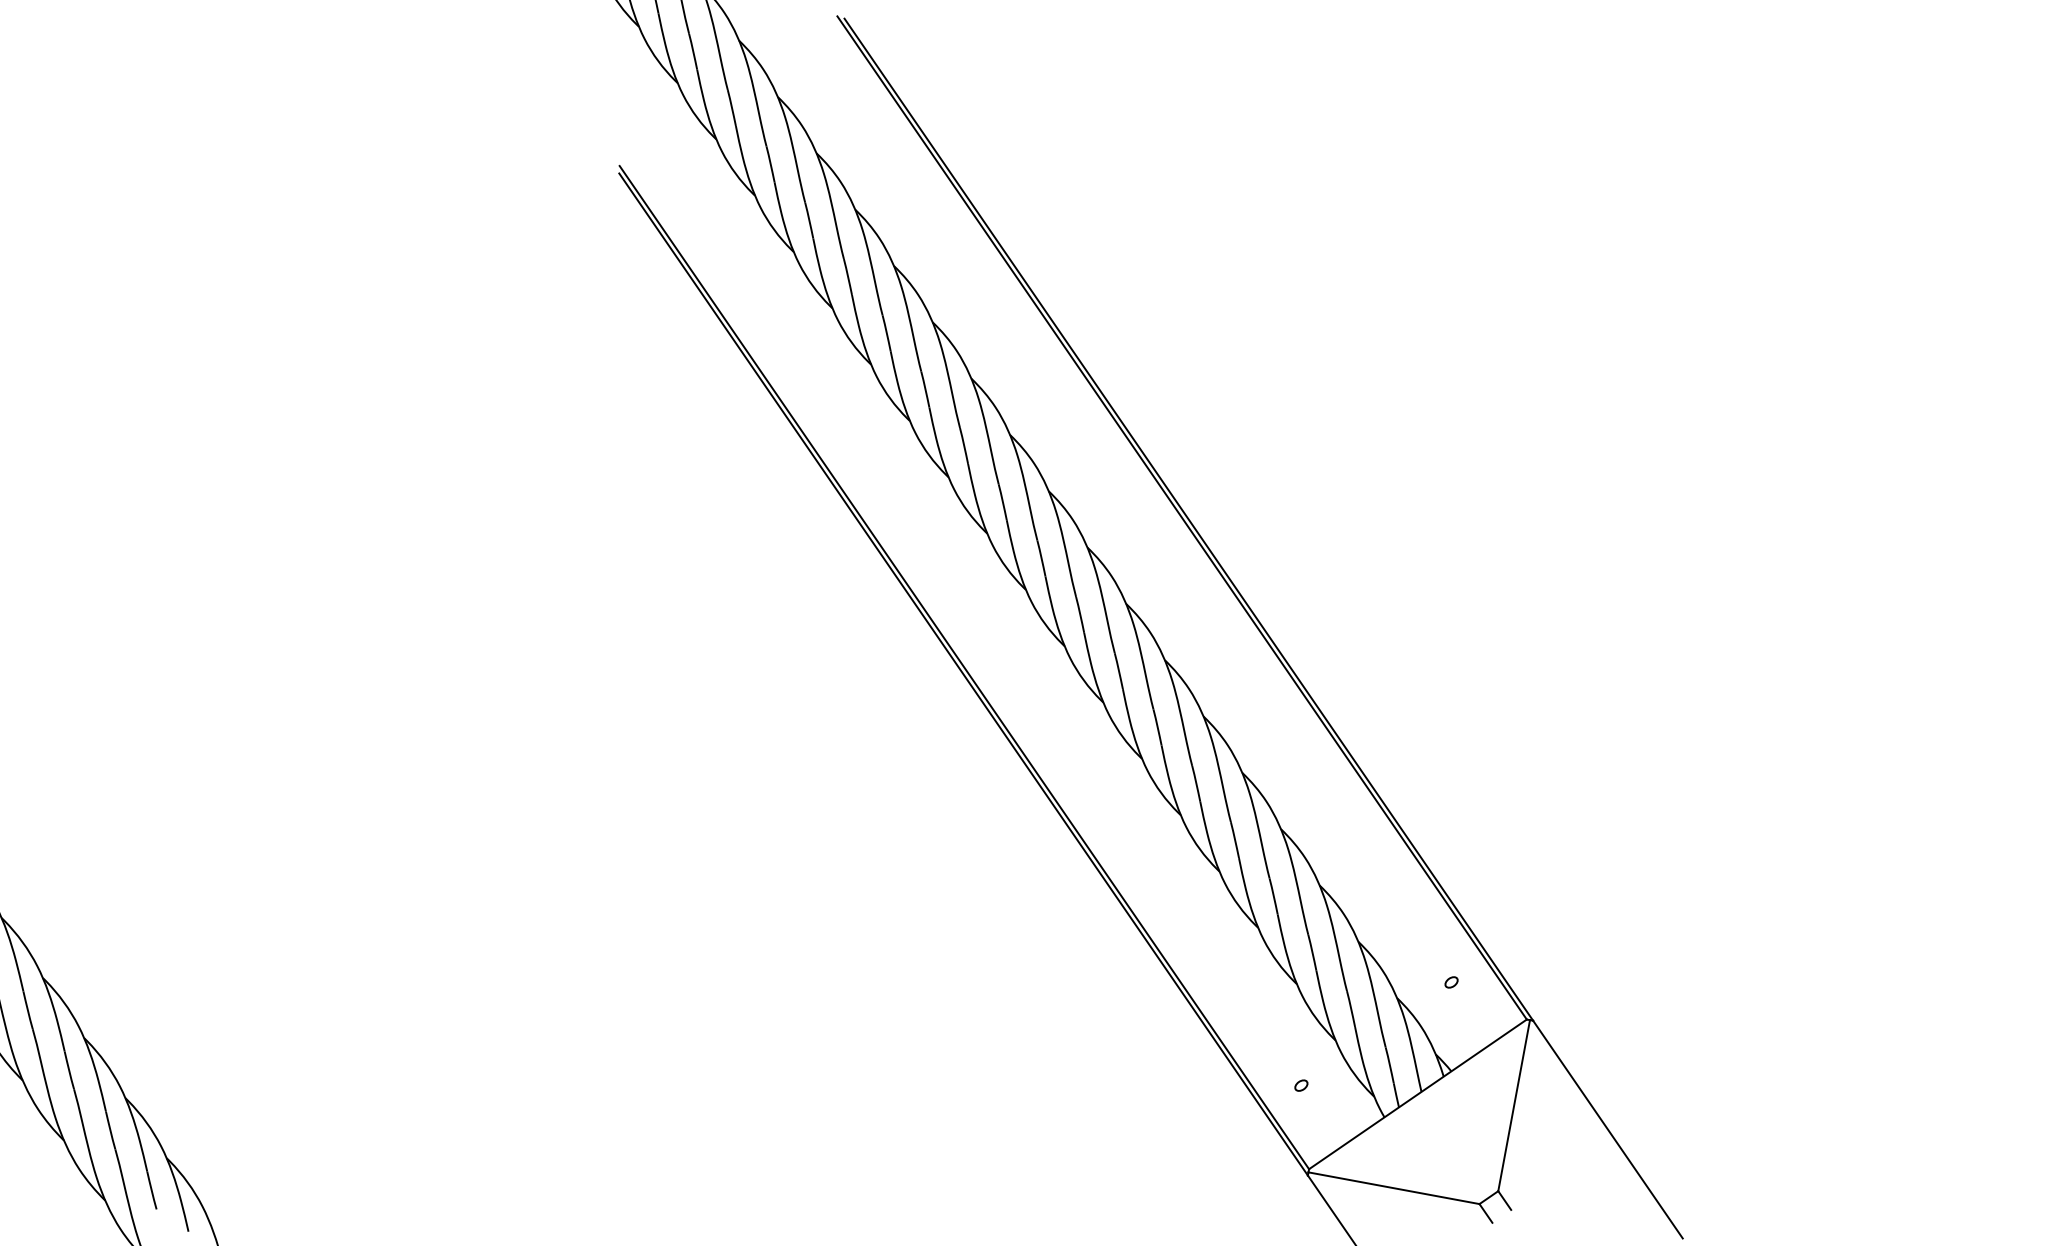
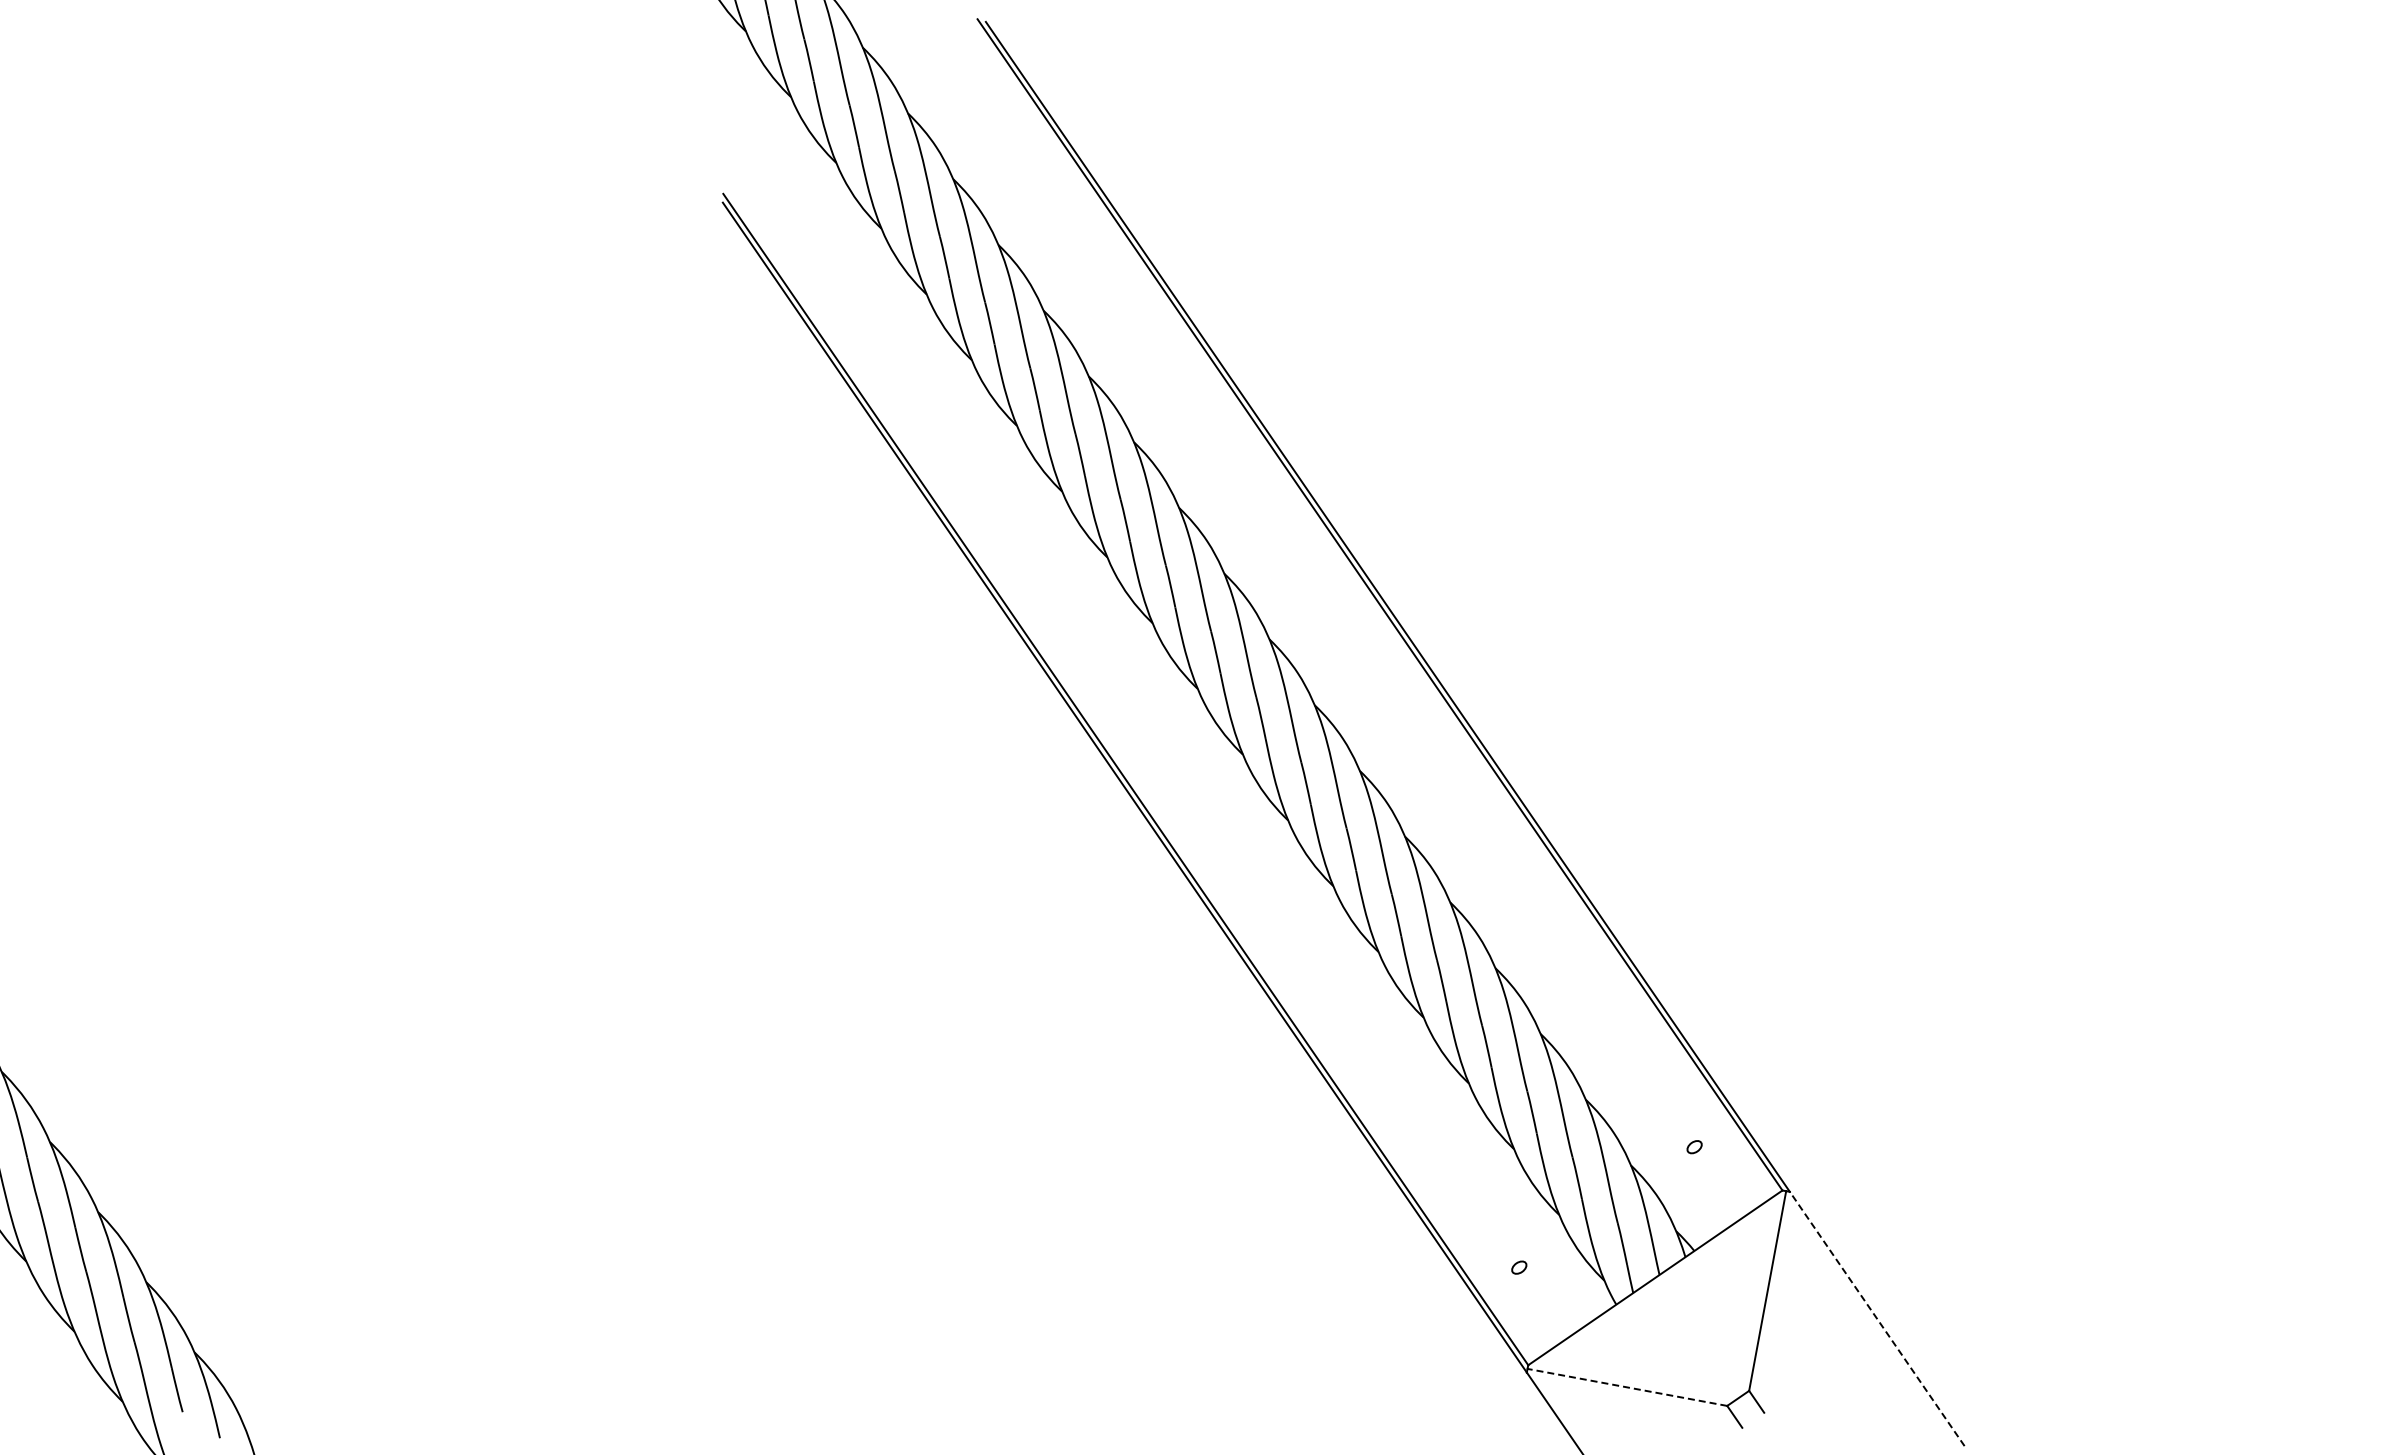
line: (1607, 1129) -> (1876, 1318), solid -> dashed
line: (1394, 1188) -> (1627, 1387), solid -> dashed

